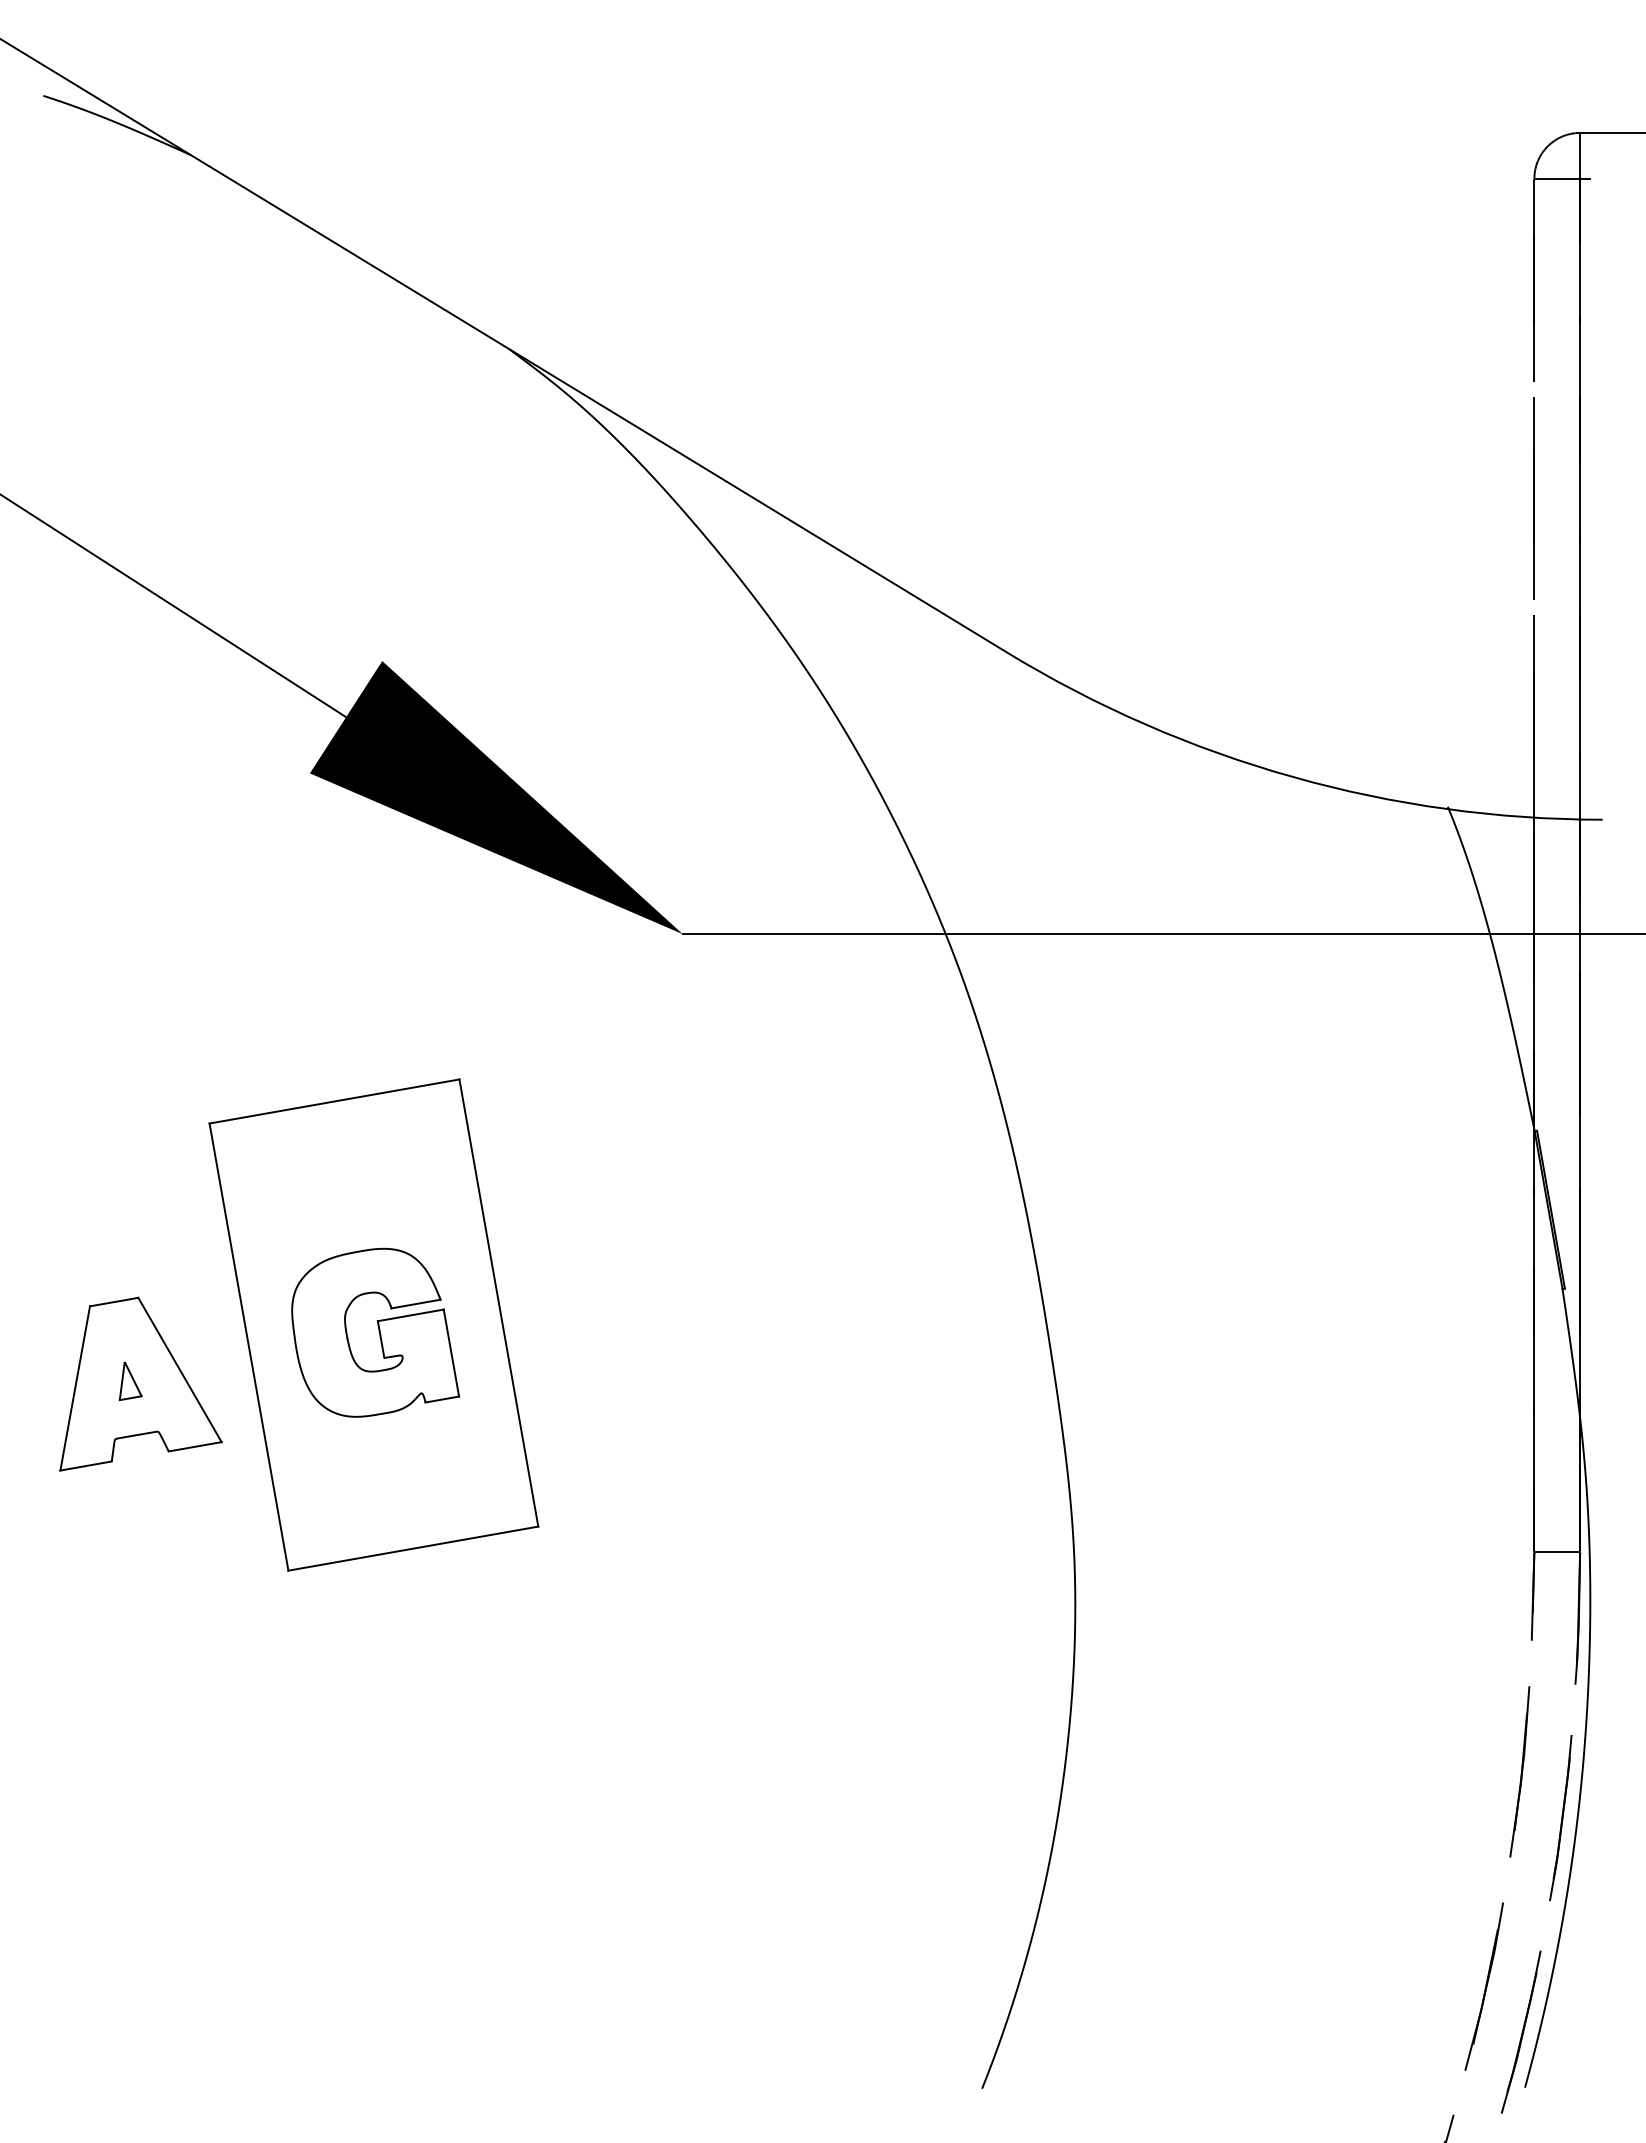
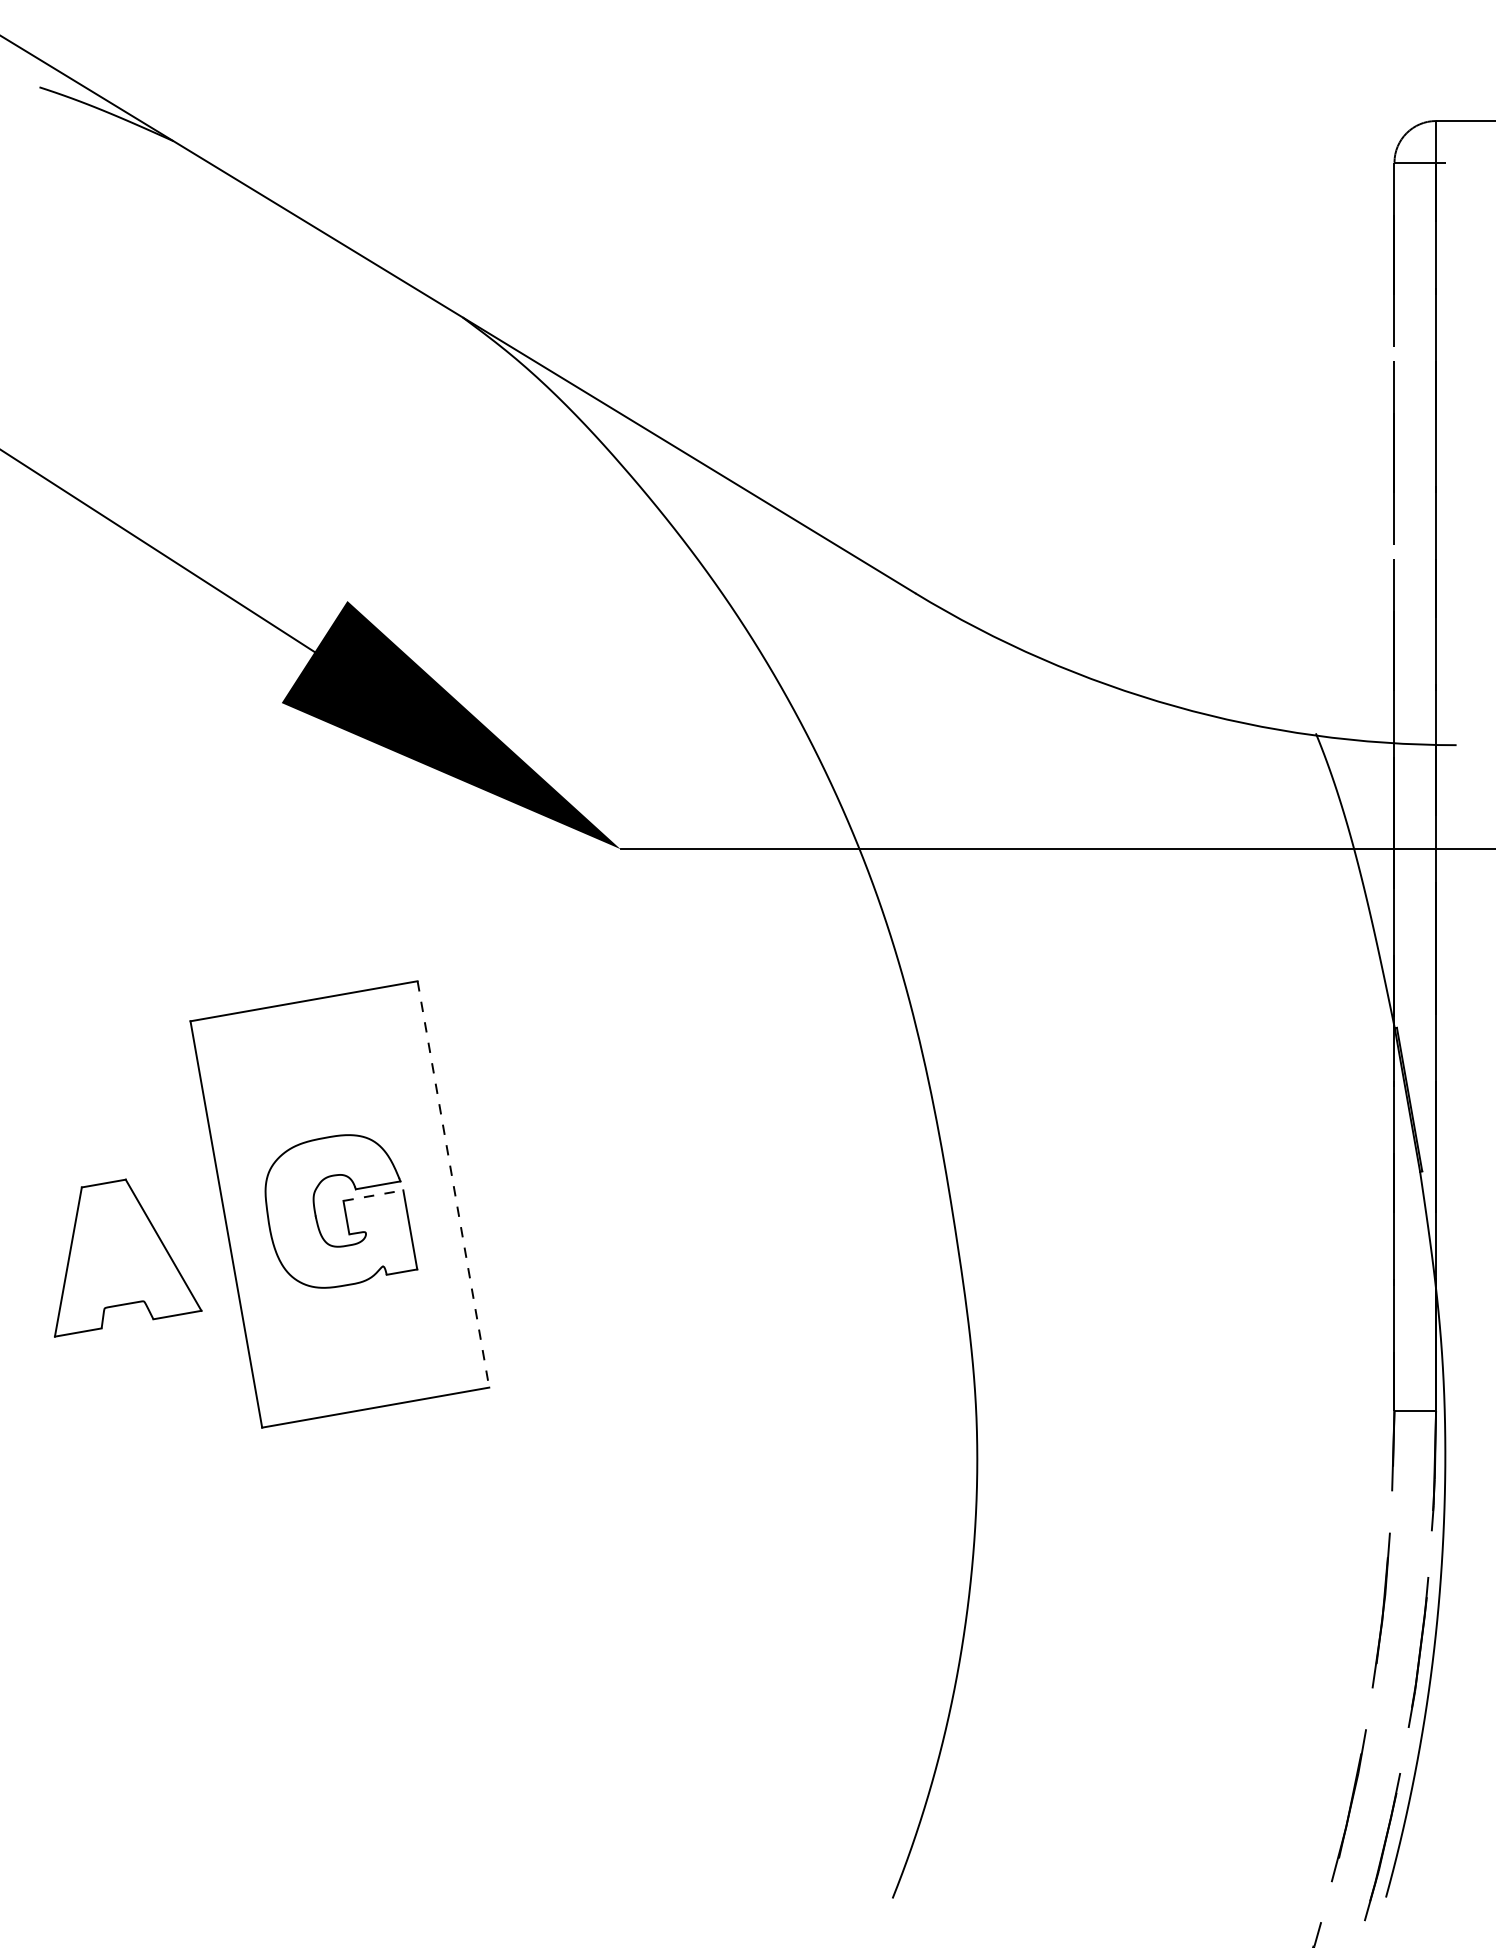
line: (498, 1303) -> (453, 1184), solid -> dashed
line: (411, 1315) -> (374, 1195), solid -> dashed
part: (130, 1381) -> (118, 1255), removed

